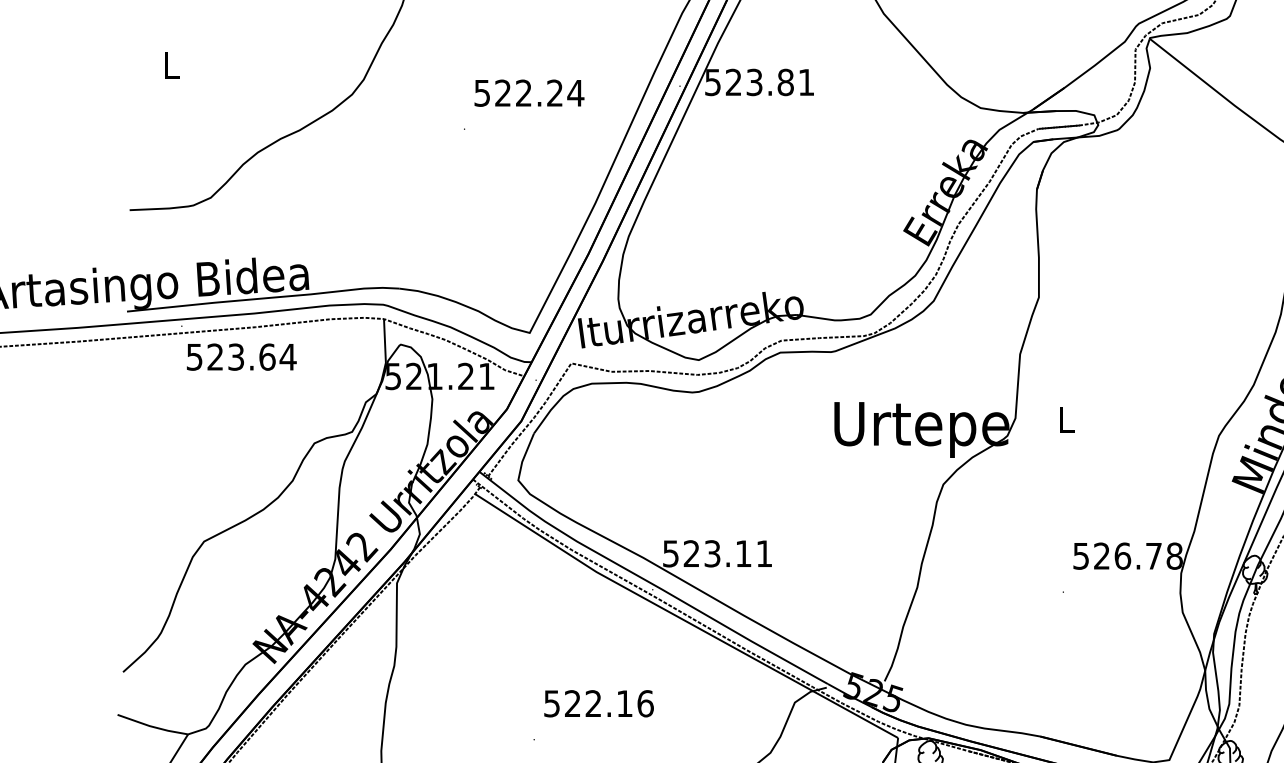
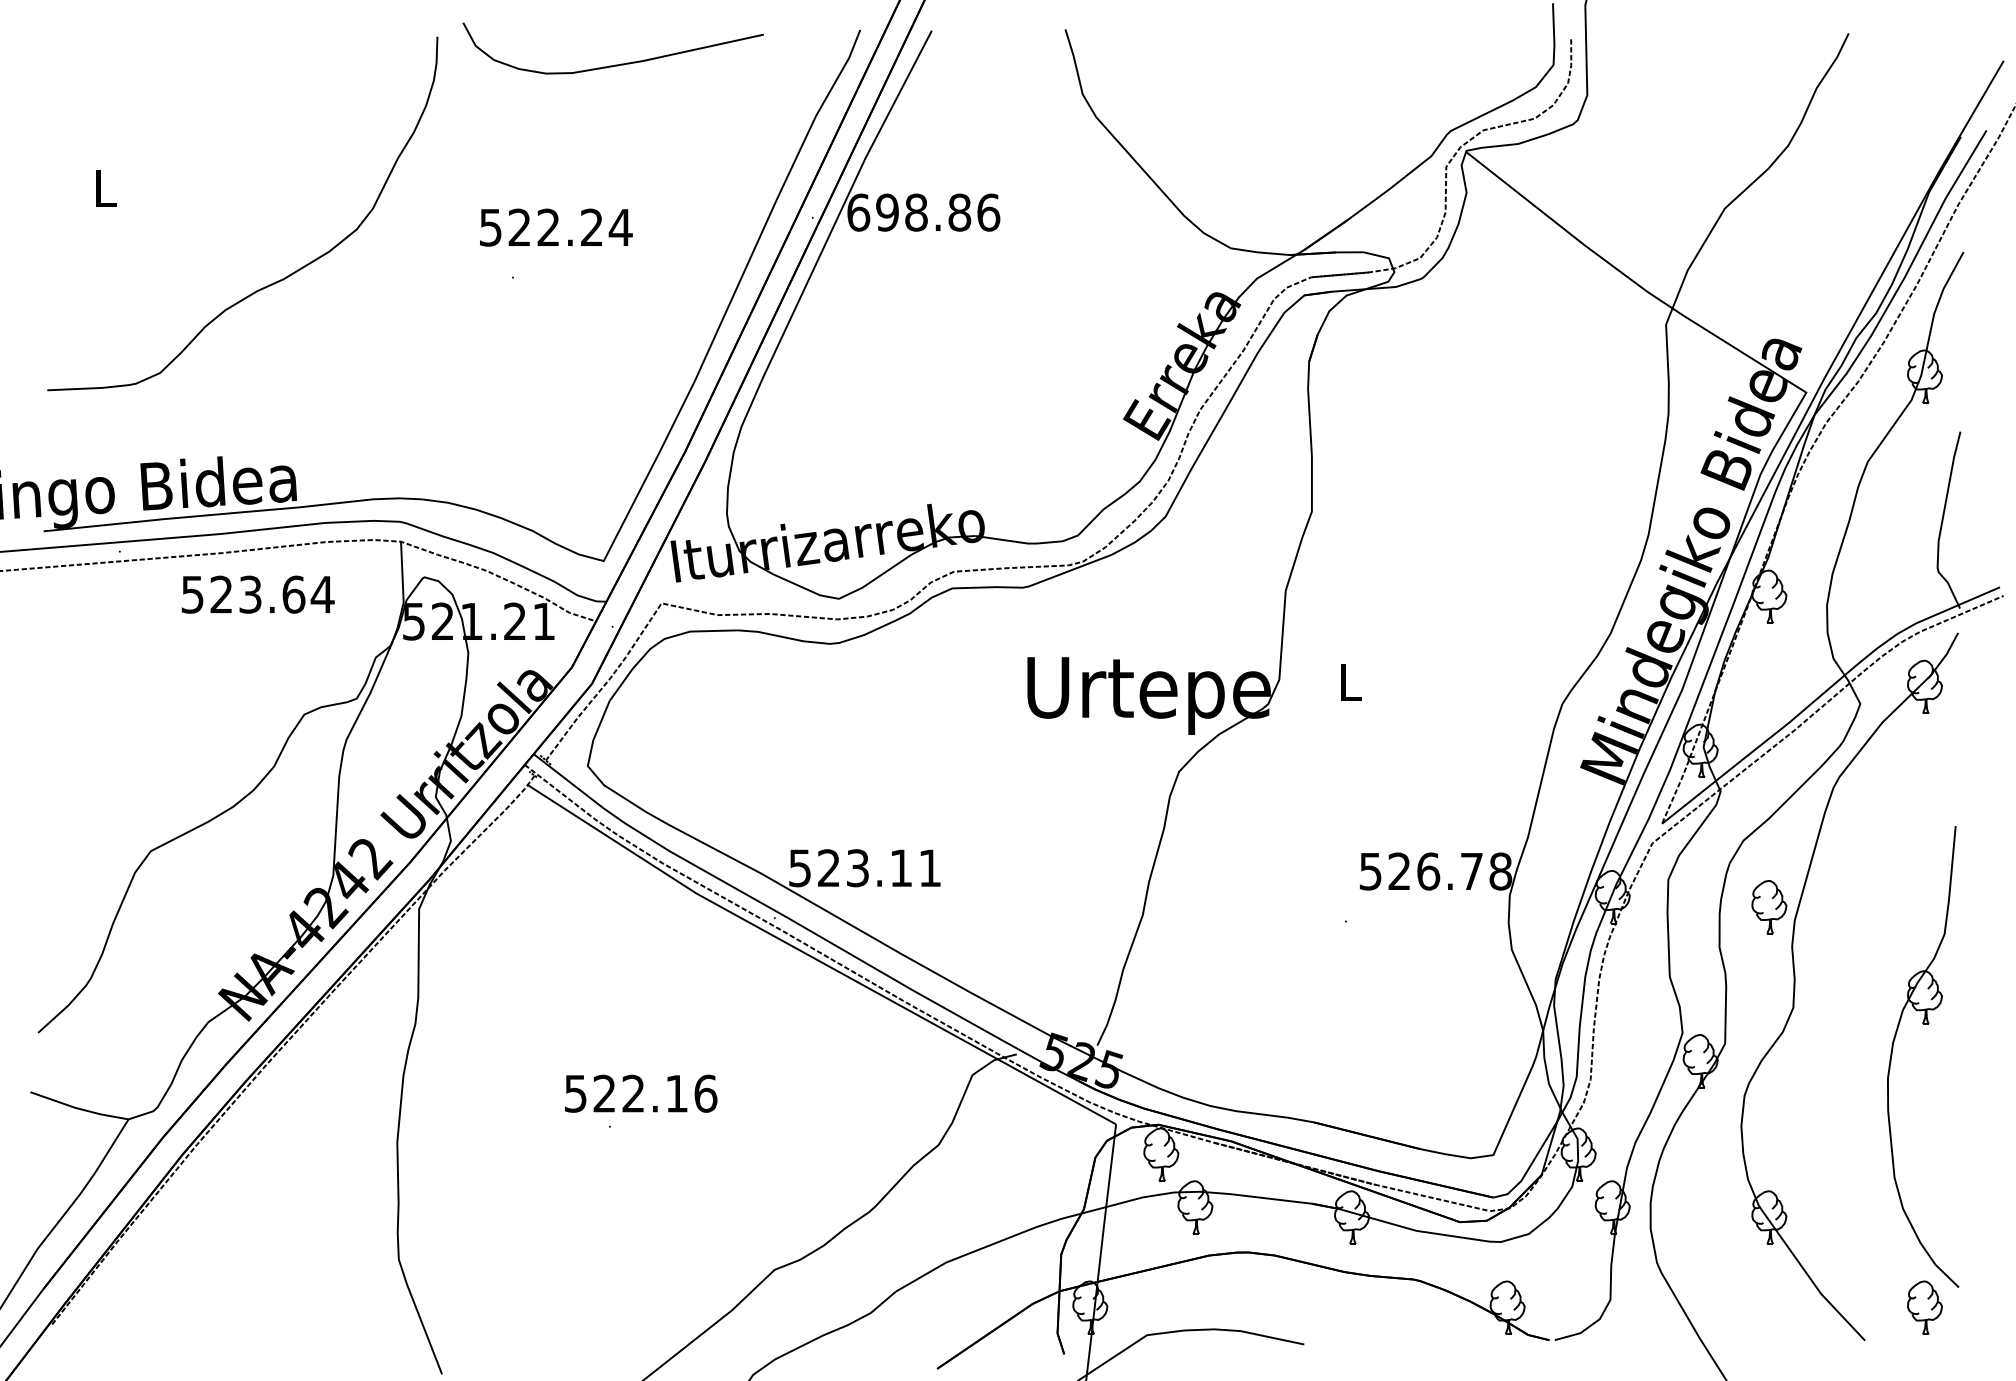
text: (759, 82) -> (923, 212), 523.81 -> 698.86
text: (529, 93) -> (556, 227), moved
text: (241, 357) -> (257, 594), moved
text: (599, 703) -> (641, 1093), moved

